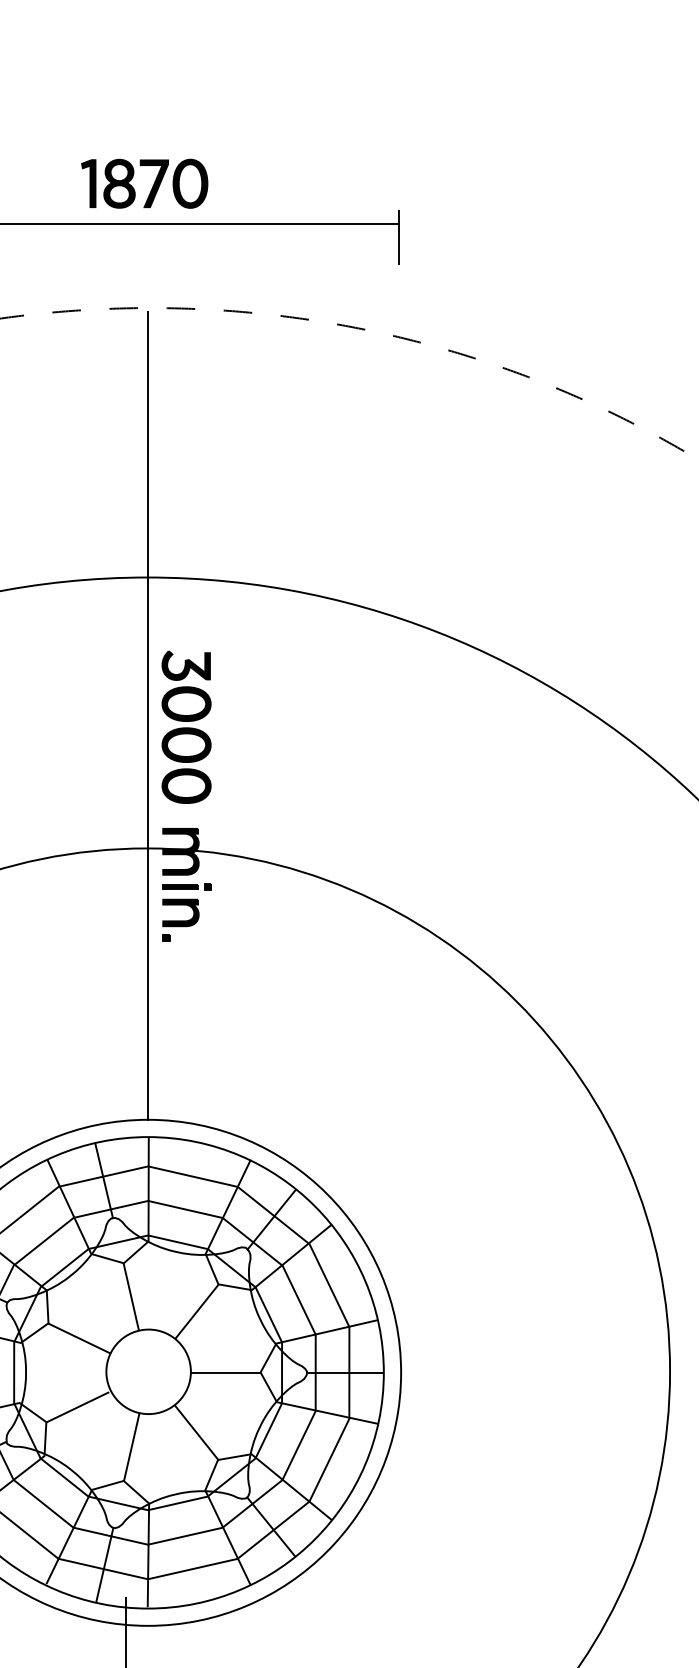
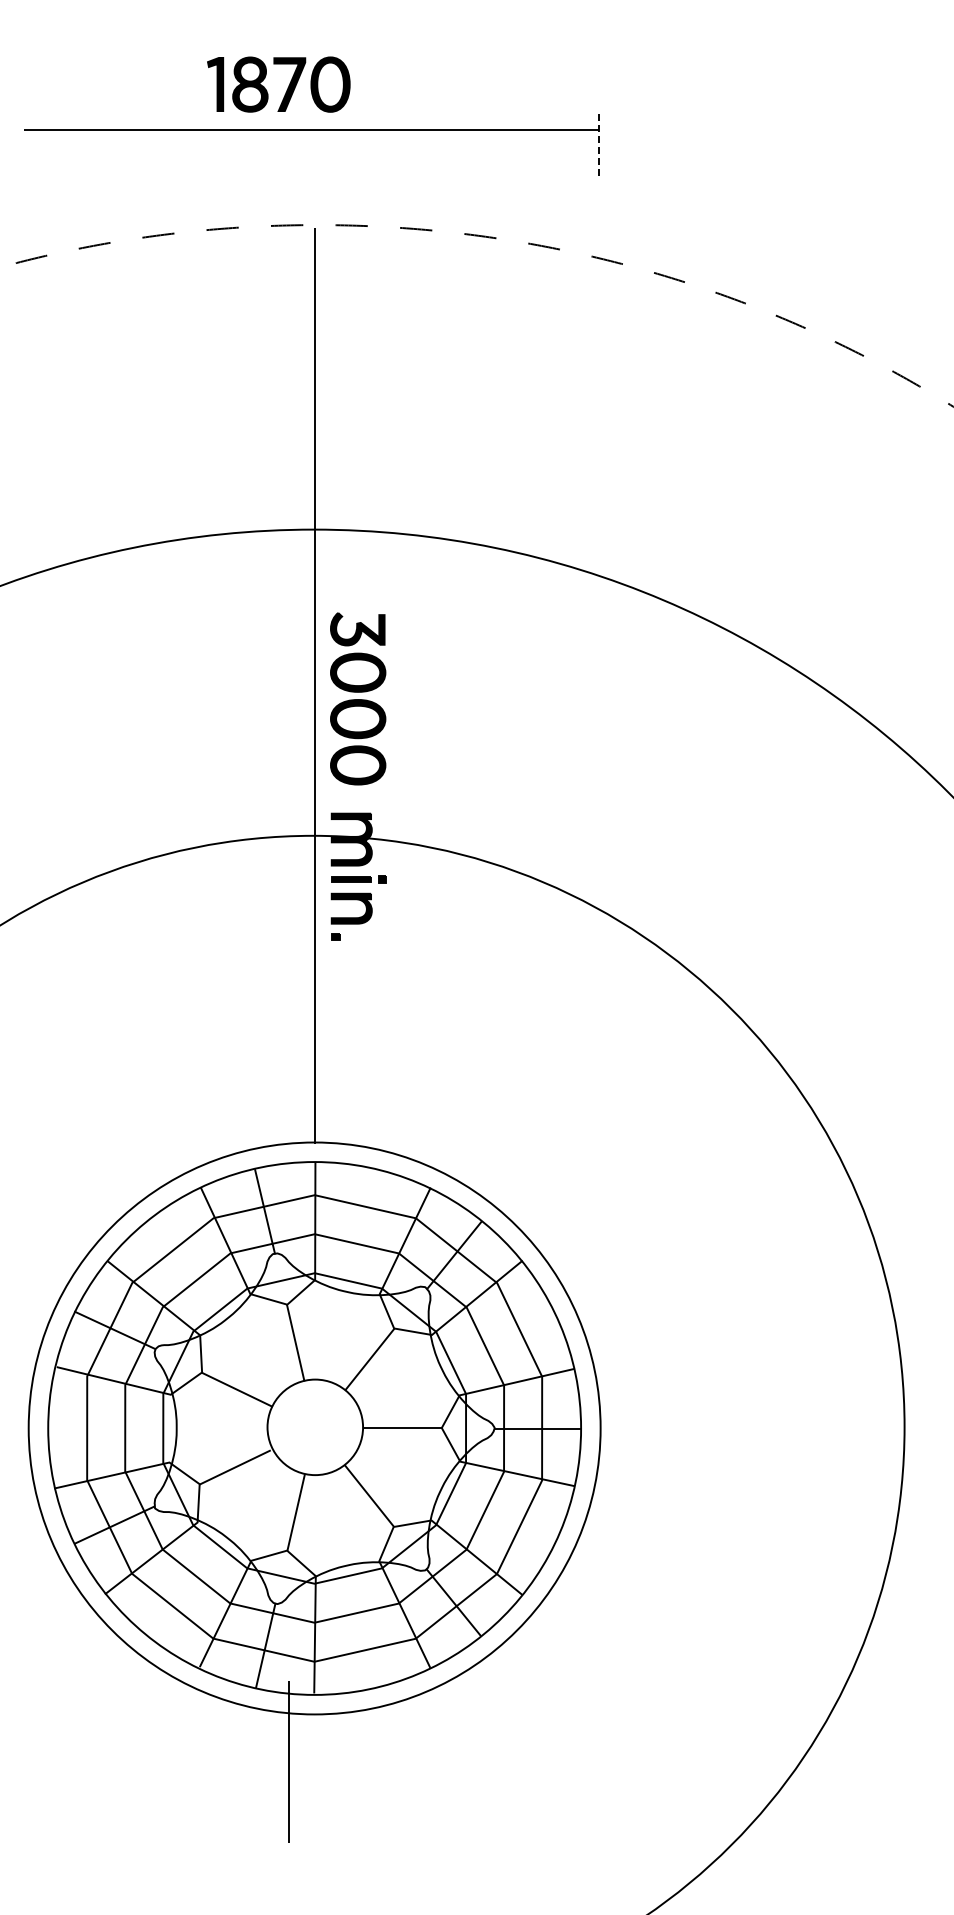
part: (152, 186) -> (287, 87), moved
line: (399, 238) -> (598, 146), solid -> dashed

